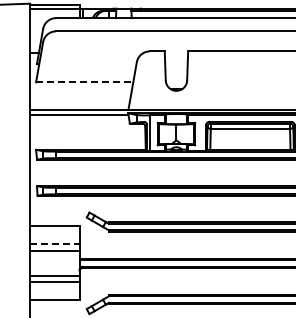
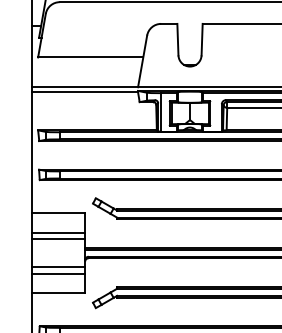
line: (84, 82) -> (90, 57), dashed -> solid
line: (54, 244) -> (58, 232), dashed -> solid

